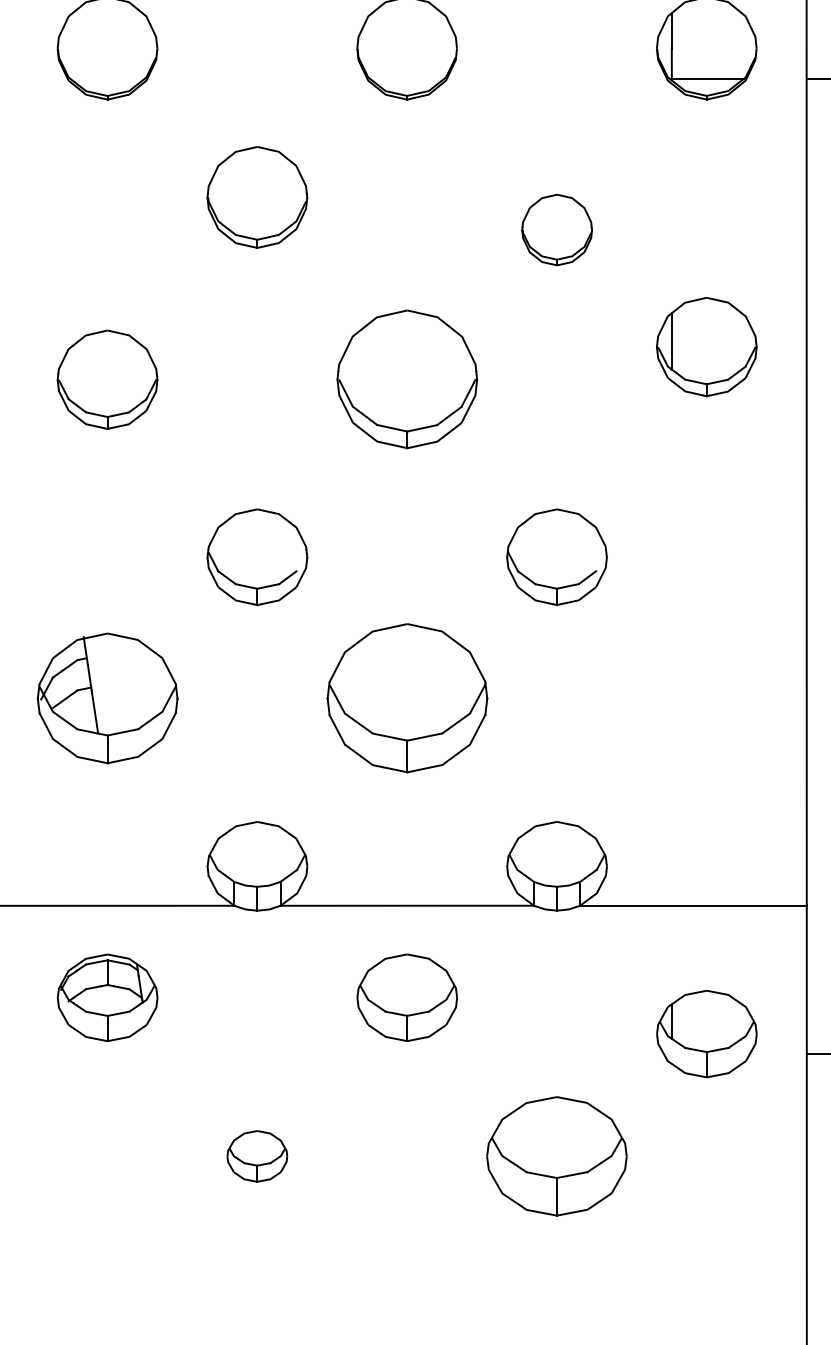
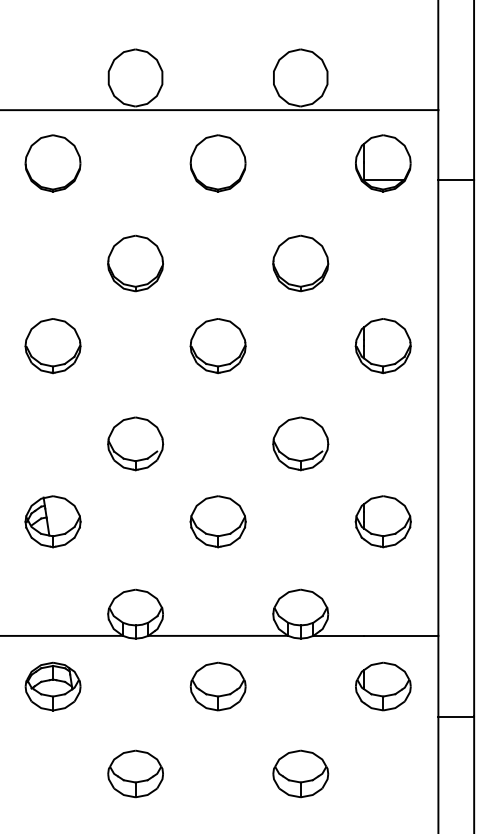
part: (257, 197) -> (135, 263), moved
part: (556, 230) -> (300, 263), size x1.43
part: (705, 347) -> (382, 346), moved
part: (405, 380) -> (217, 346), size x0.71
part: (106, 698) -> (52, 521), size x0.71
part: (405, 698) -> (217, 521), size x0.62
part: (705, 698) -> (382, 521), added
part: (707, 1033) -> (383, 686), moved
part: (257, 1155) -> (135, 773), size x1.67
part: (556, 1155) -> (300, 773), size x0.71

